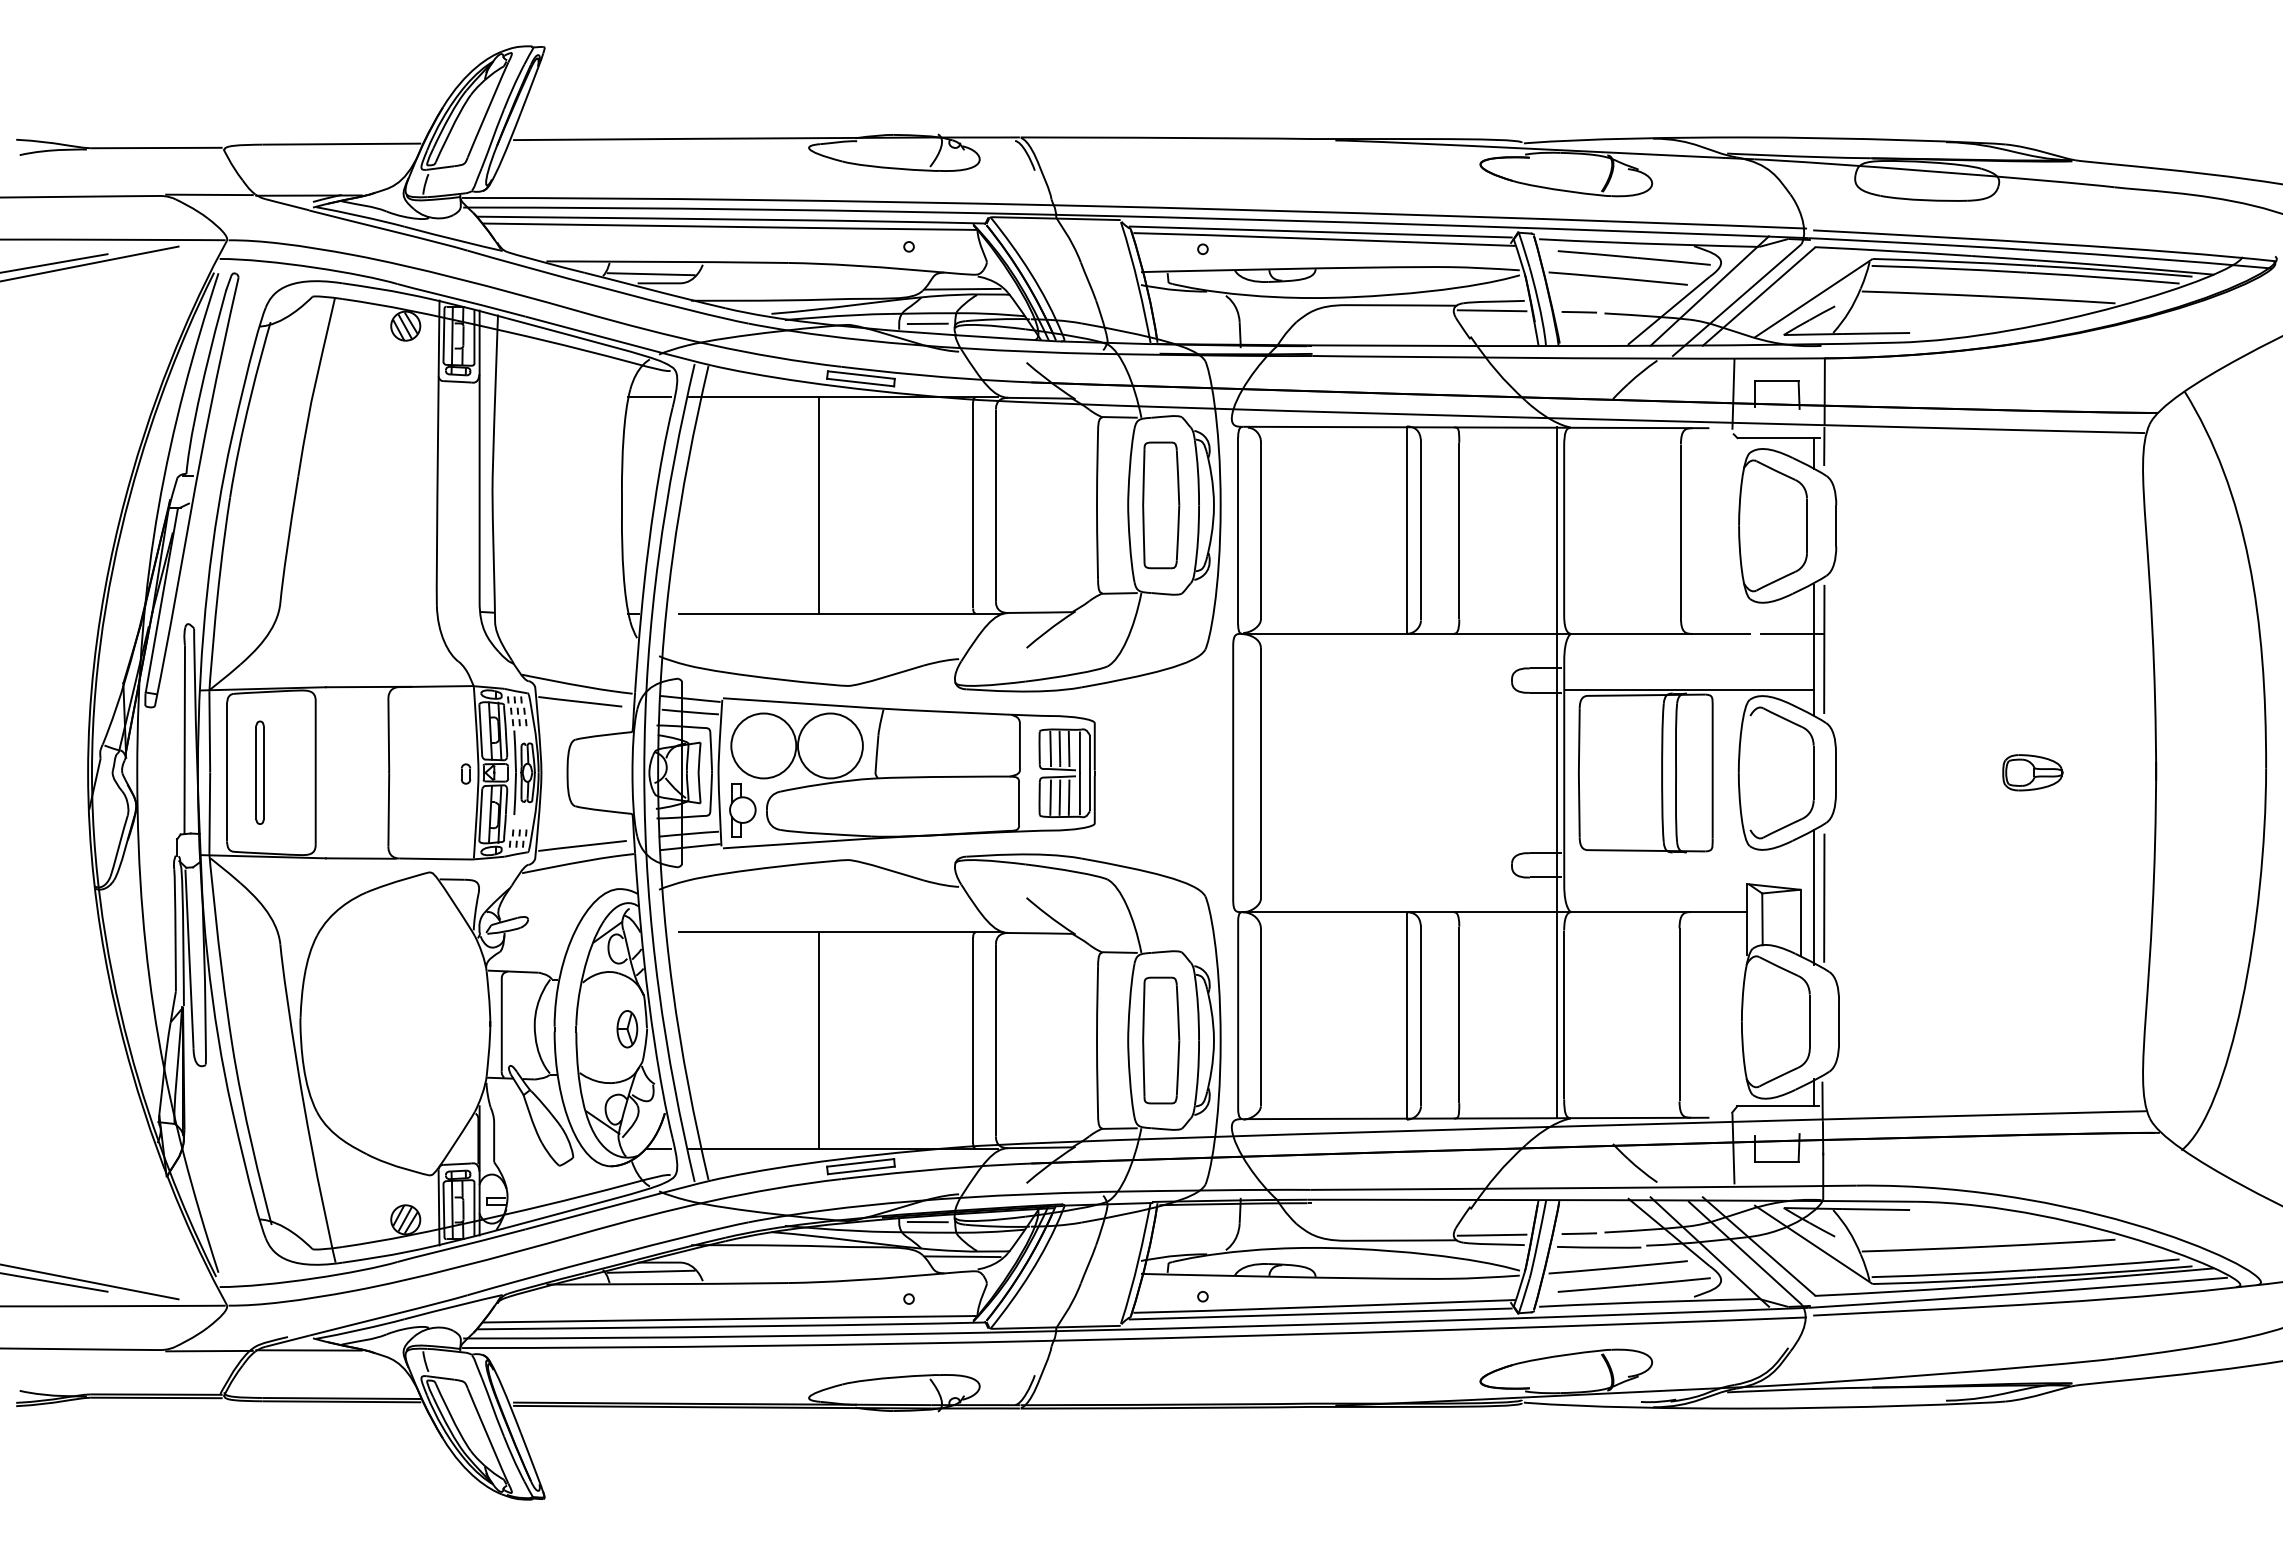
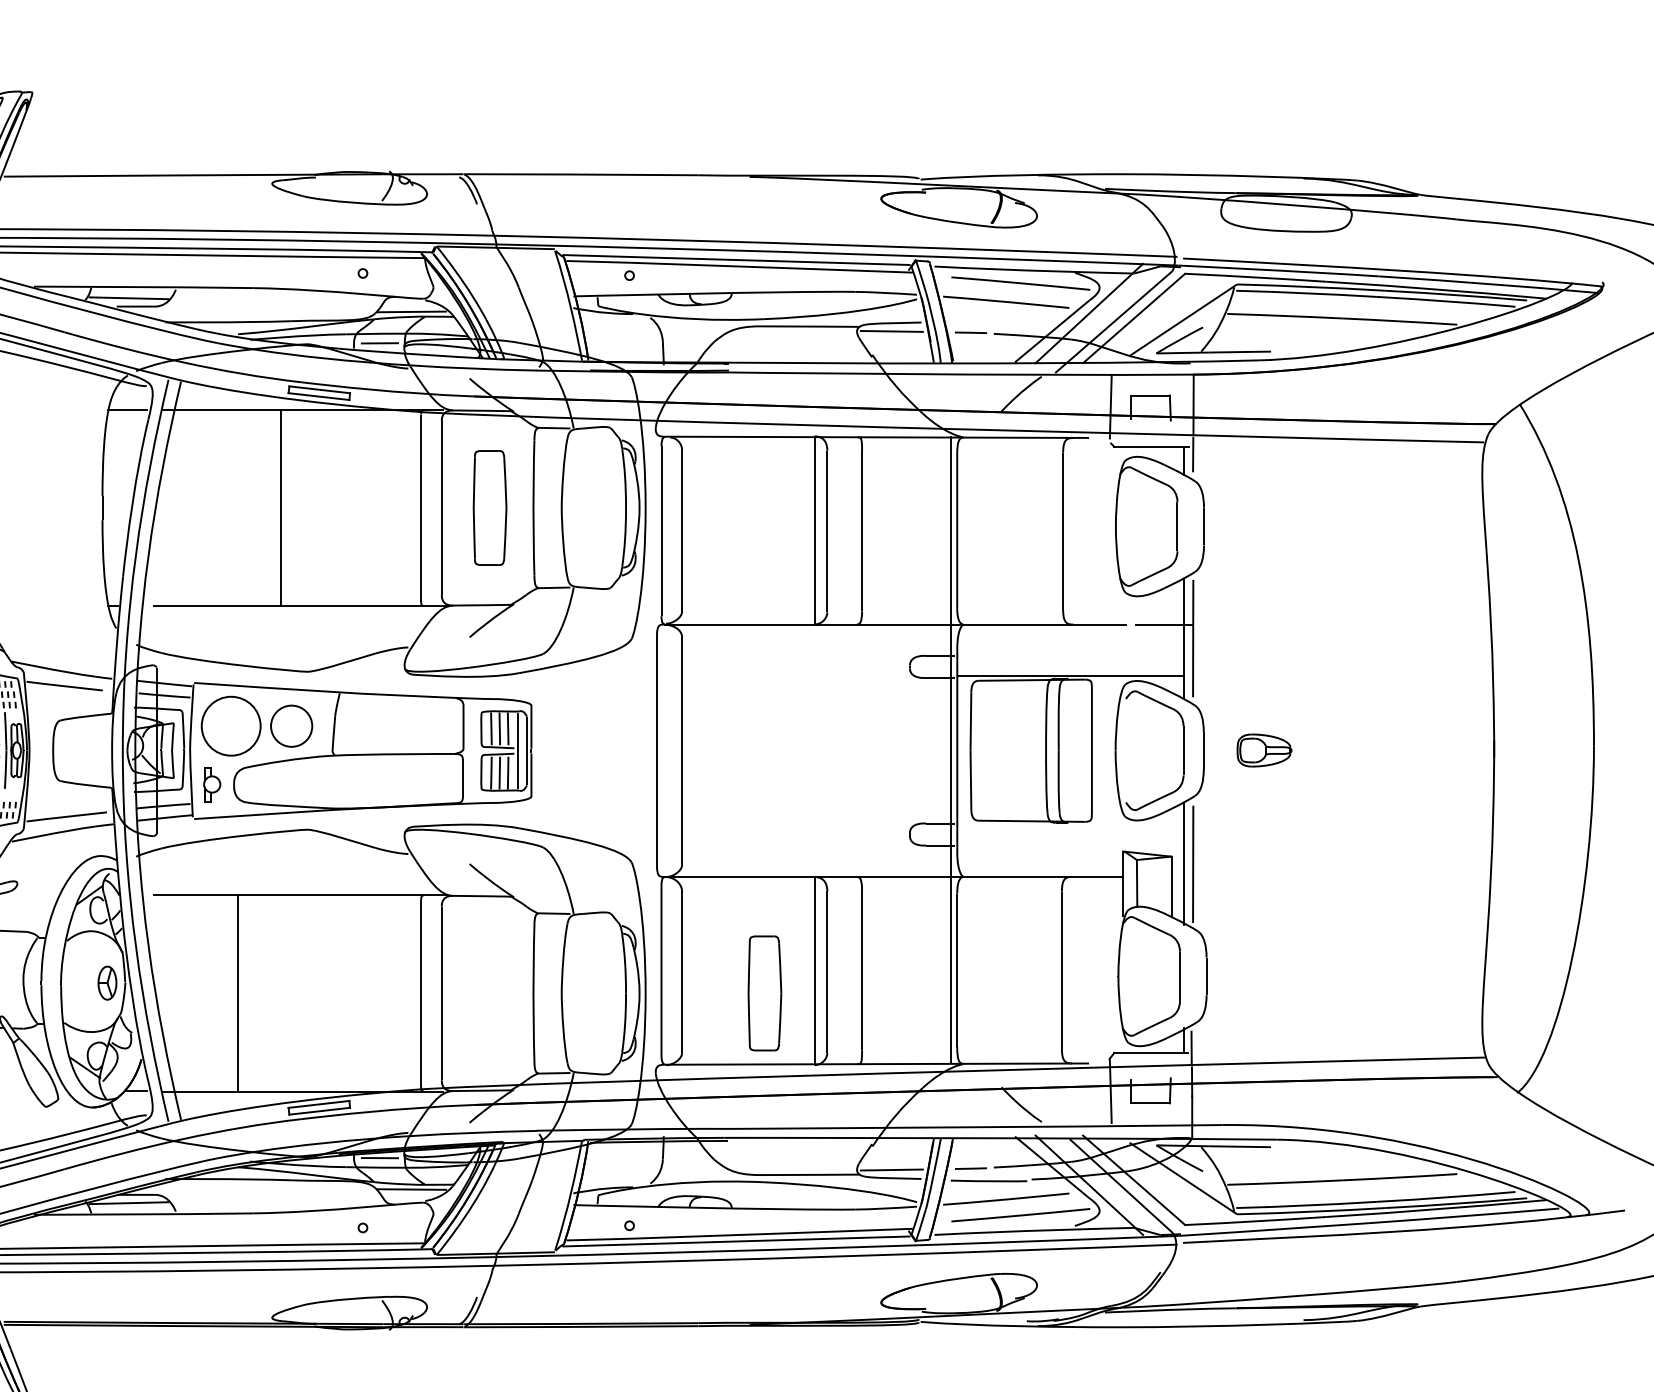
part: (1161, 505) -> (490, 508), moved
circle: (830, 745) -> (291, 725), size x0.7
part: (2032, 772) -> (1264, 750), moved
part: (742, 810) -> (211, 784), size x0.7
line: (818, 1040) -> (237, 993), moved
part: (1161, 1040) -> (765, 993), moved

